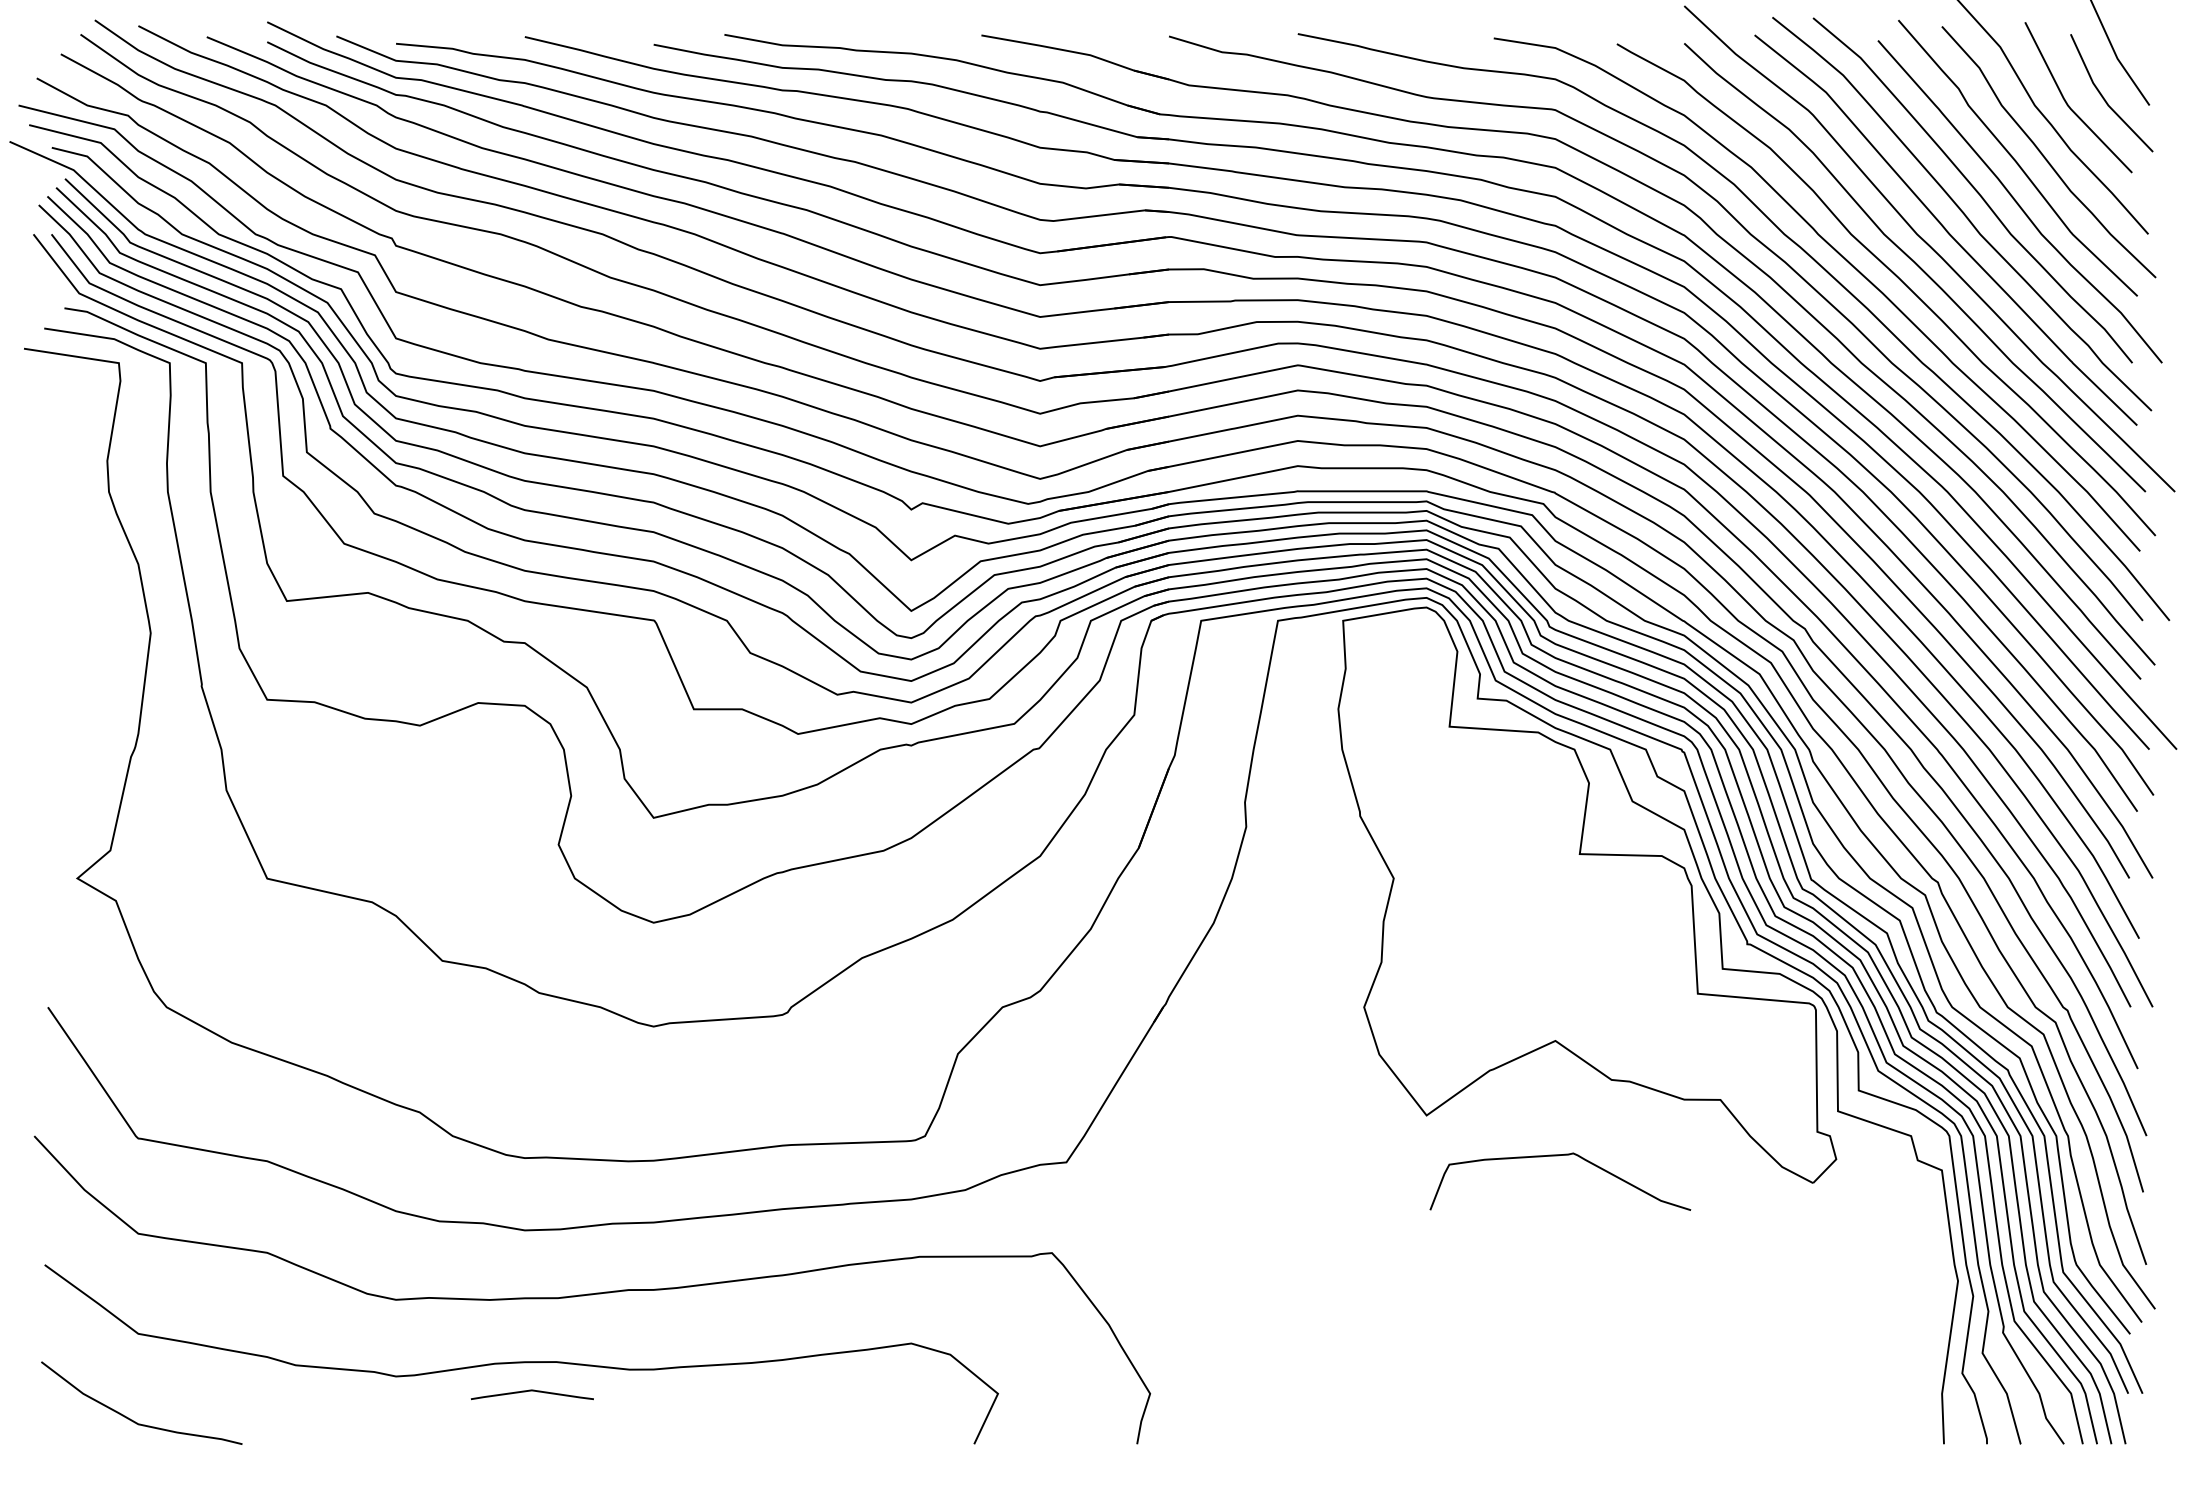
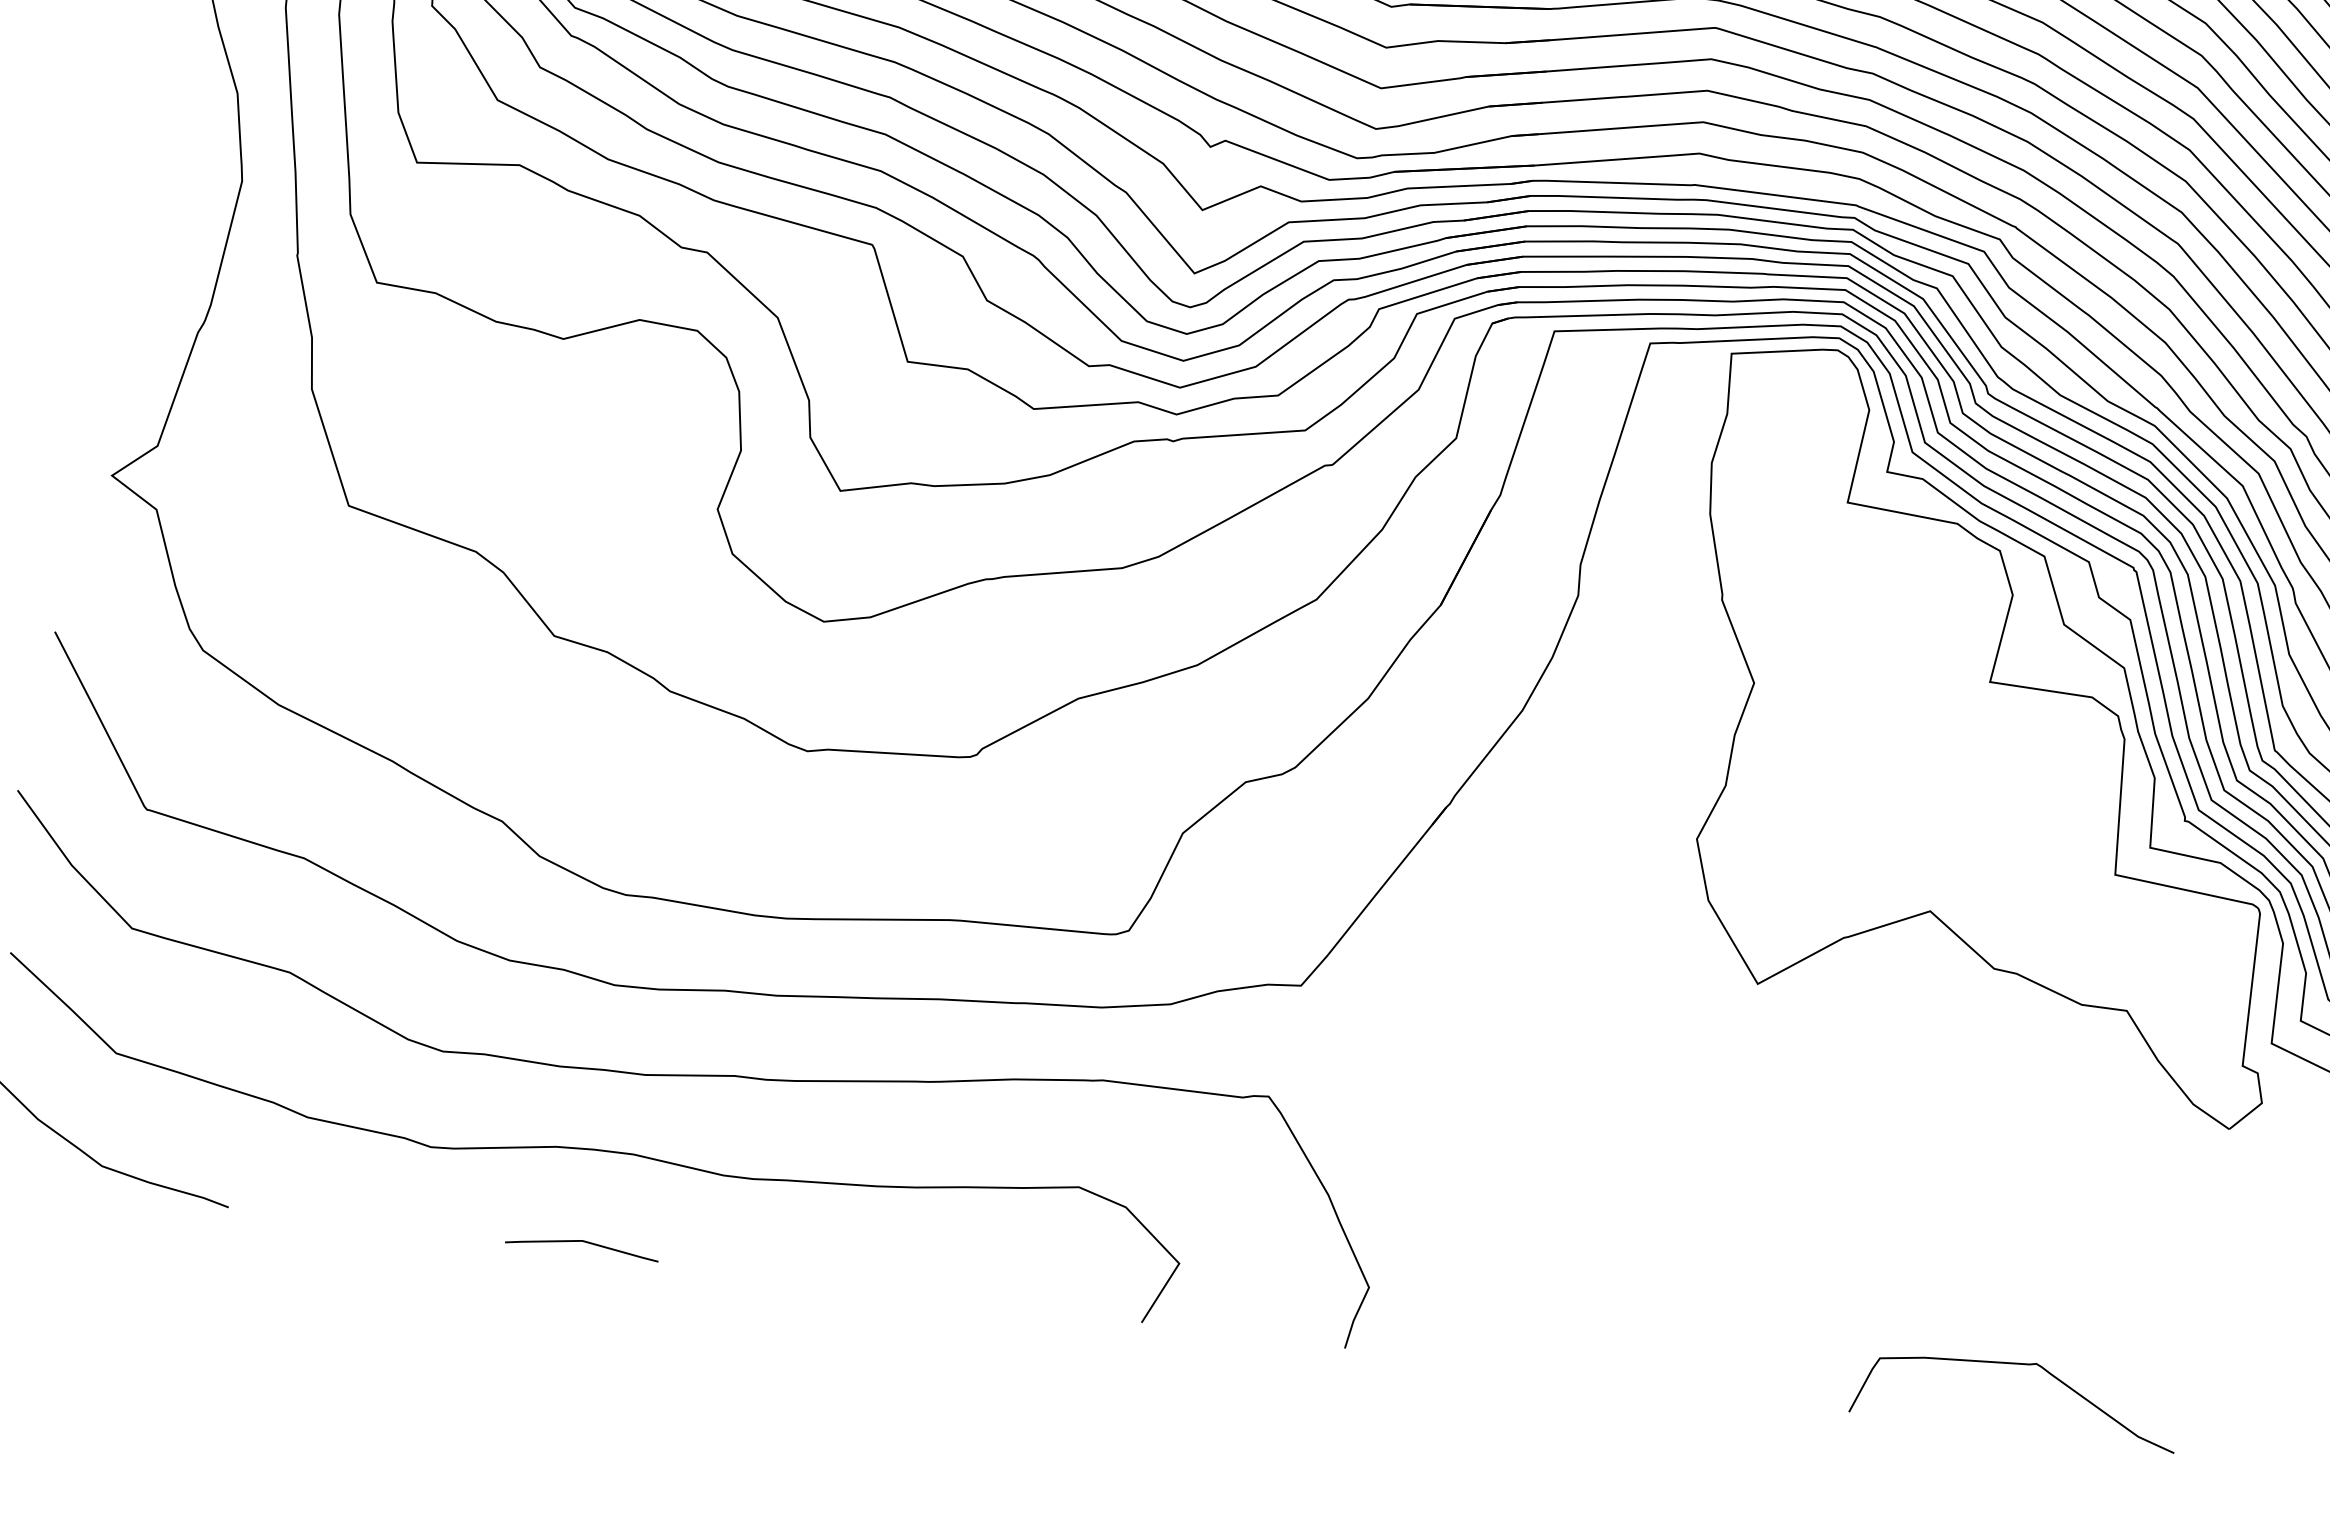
curve: (1558, 1156) -> (2017, 1365), moved
line: (532, 1391) -> (583, 1242), moved

